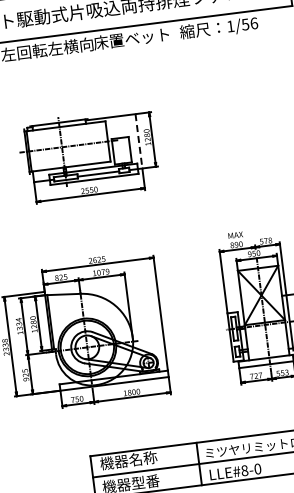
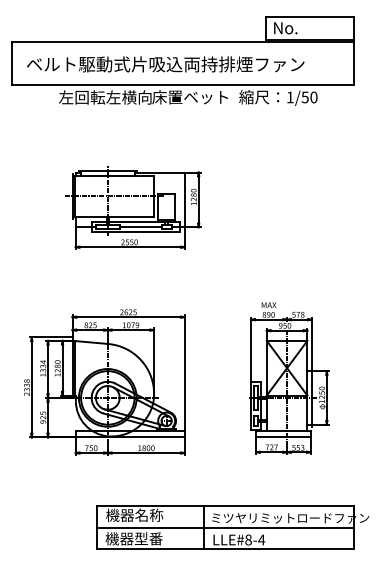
text: (253, 23) -> (313, 97), 1/56 -> 1/50
line: (138, 141) -> (184, 200), dashed -> solid
text: (257, 468) -> (261, 539), LLE#8-0 -> LLE#8-4

